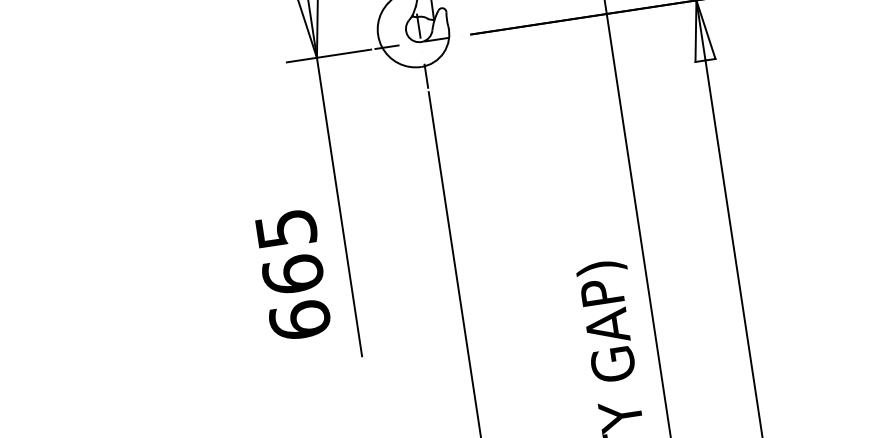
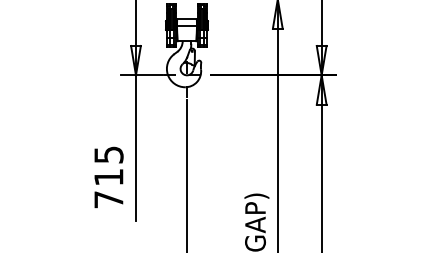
text: (295, 297) -> (108, 188), 665 -> 715

